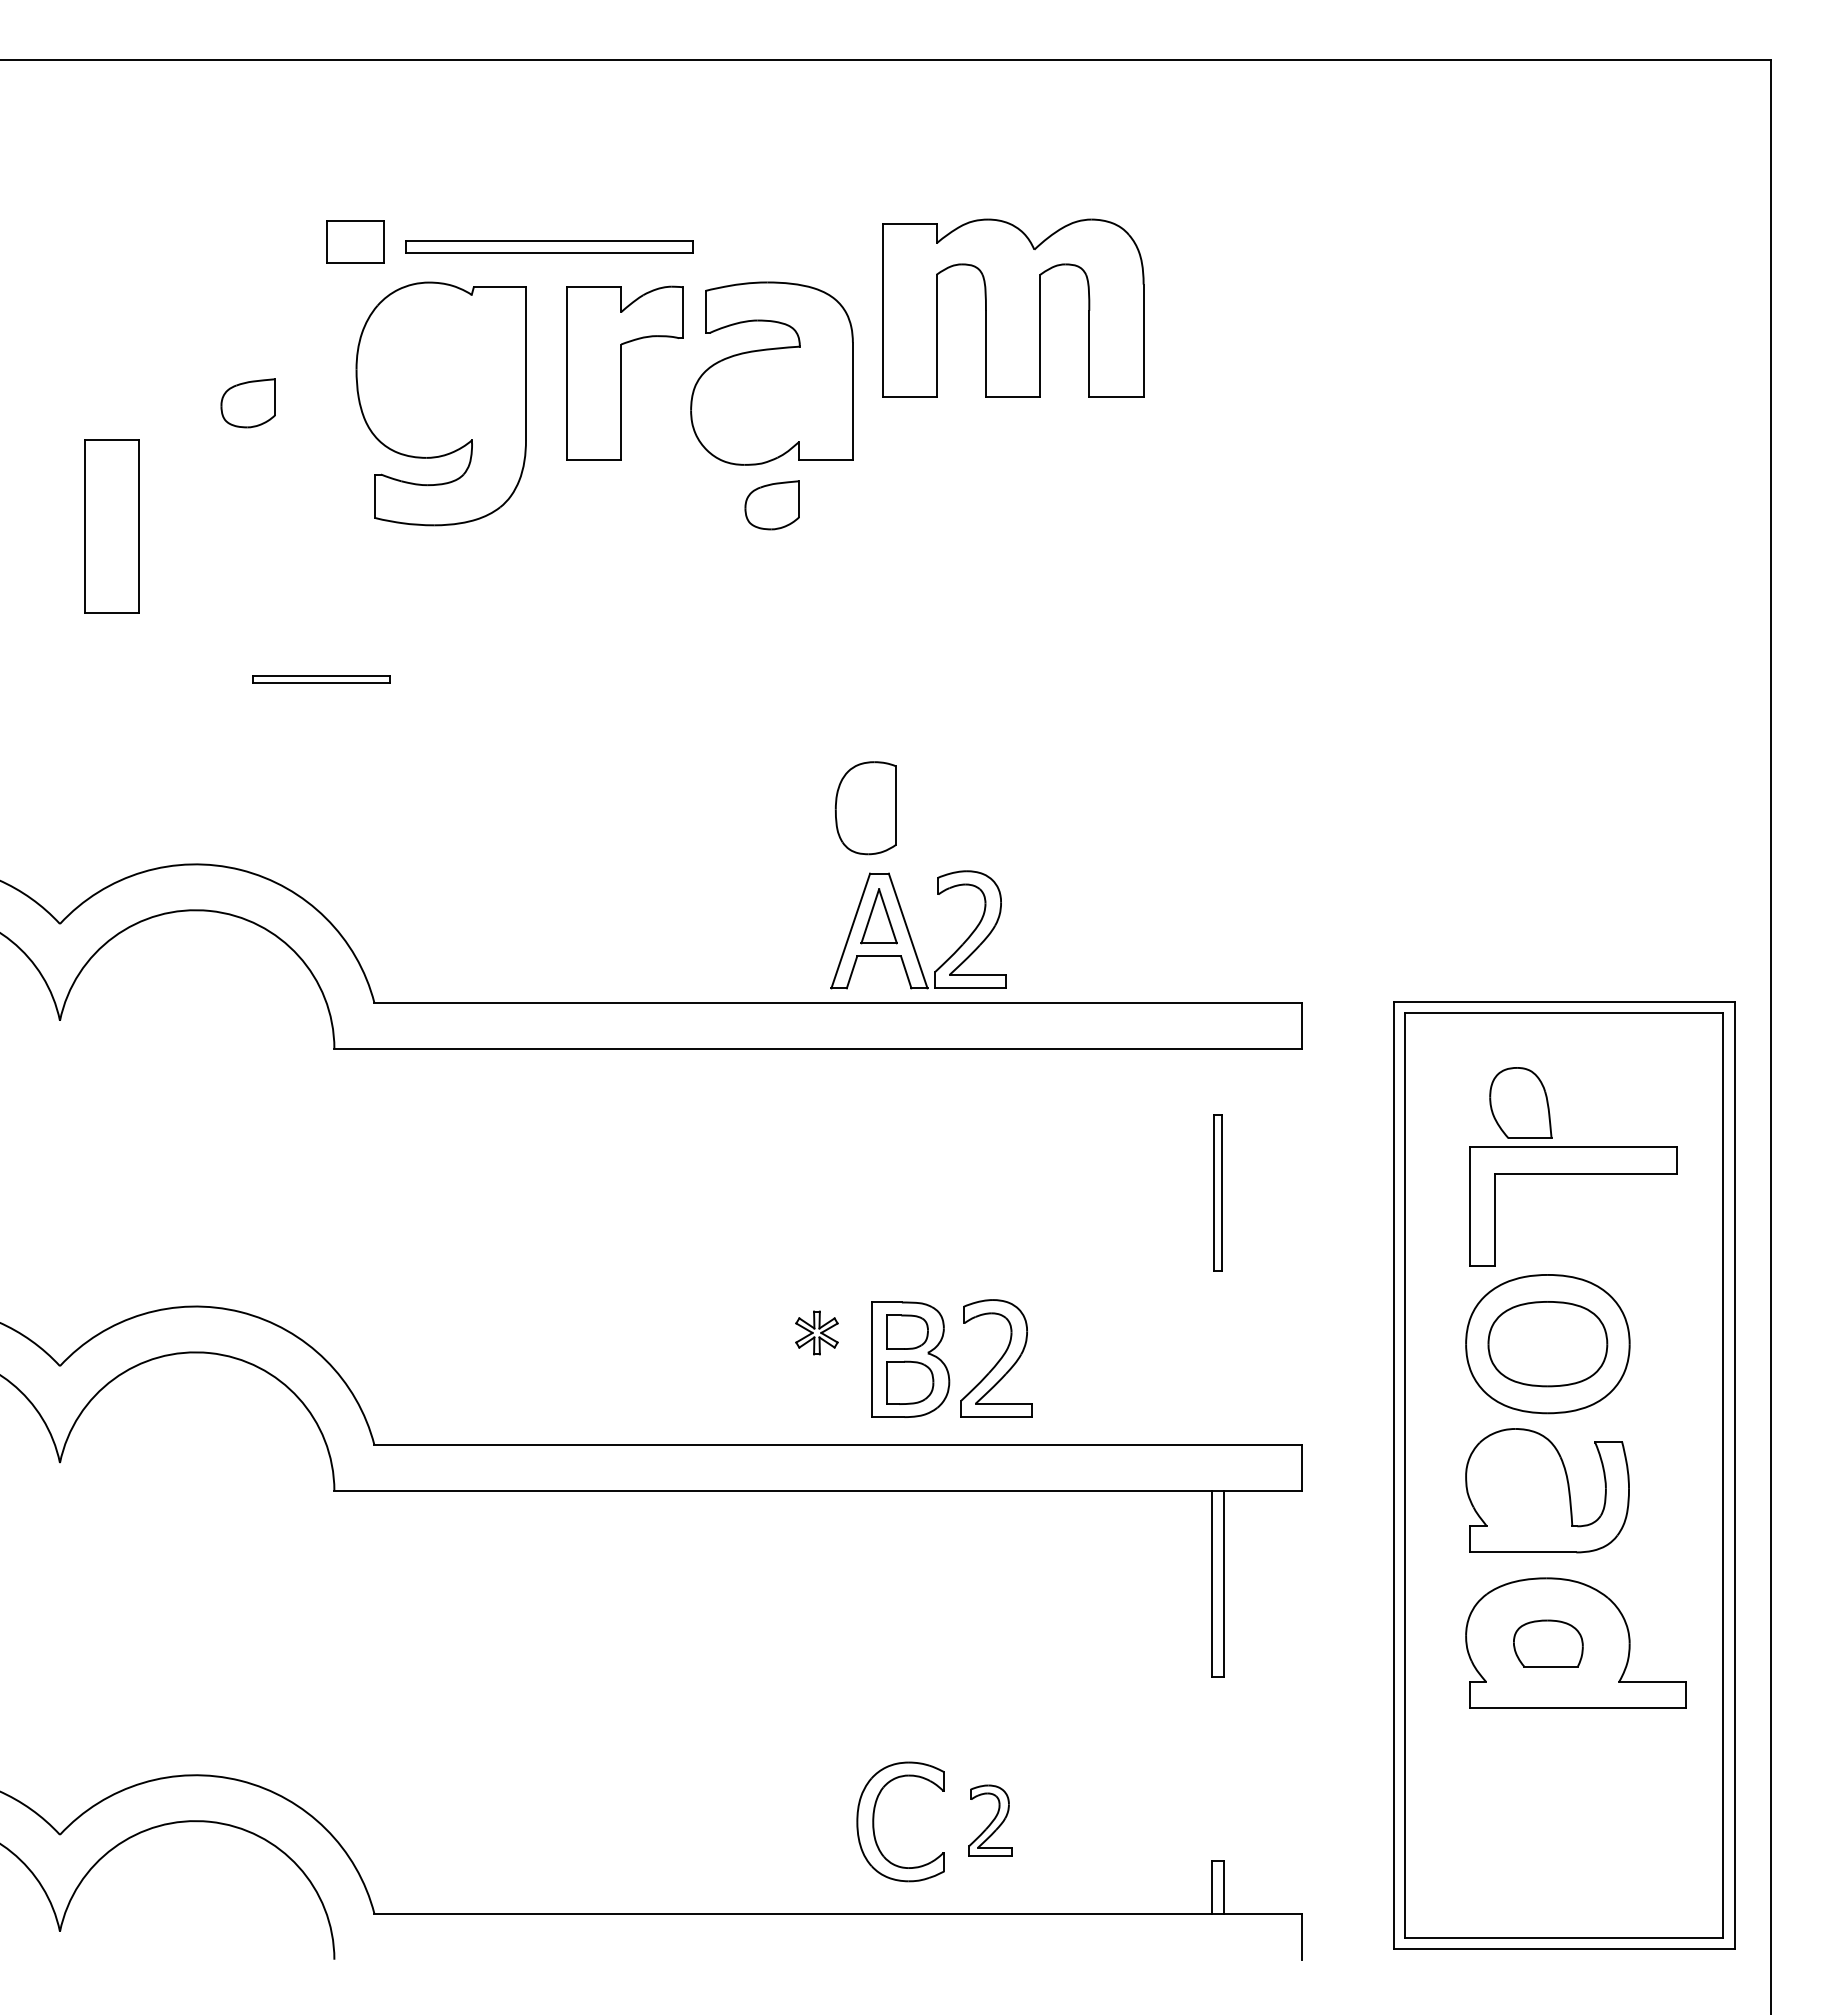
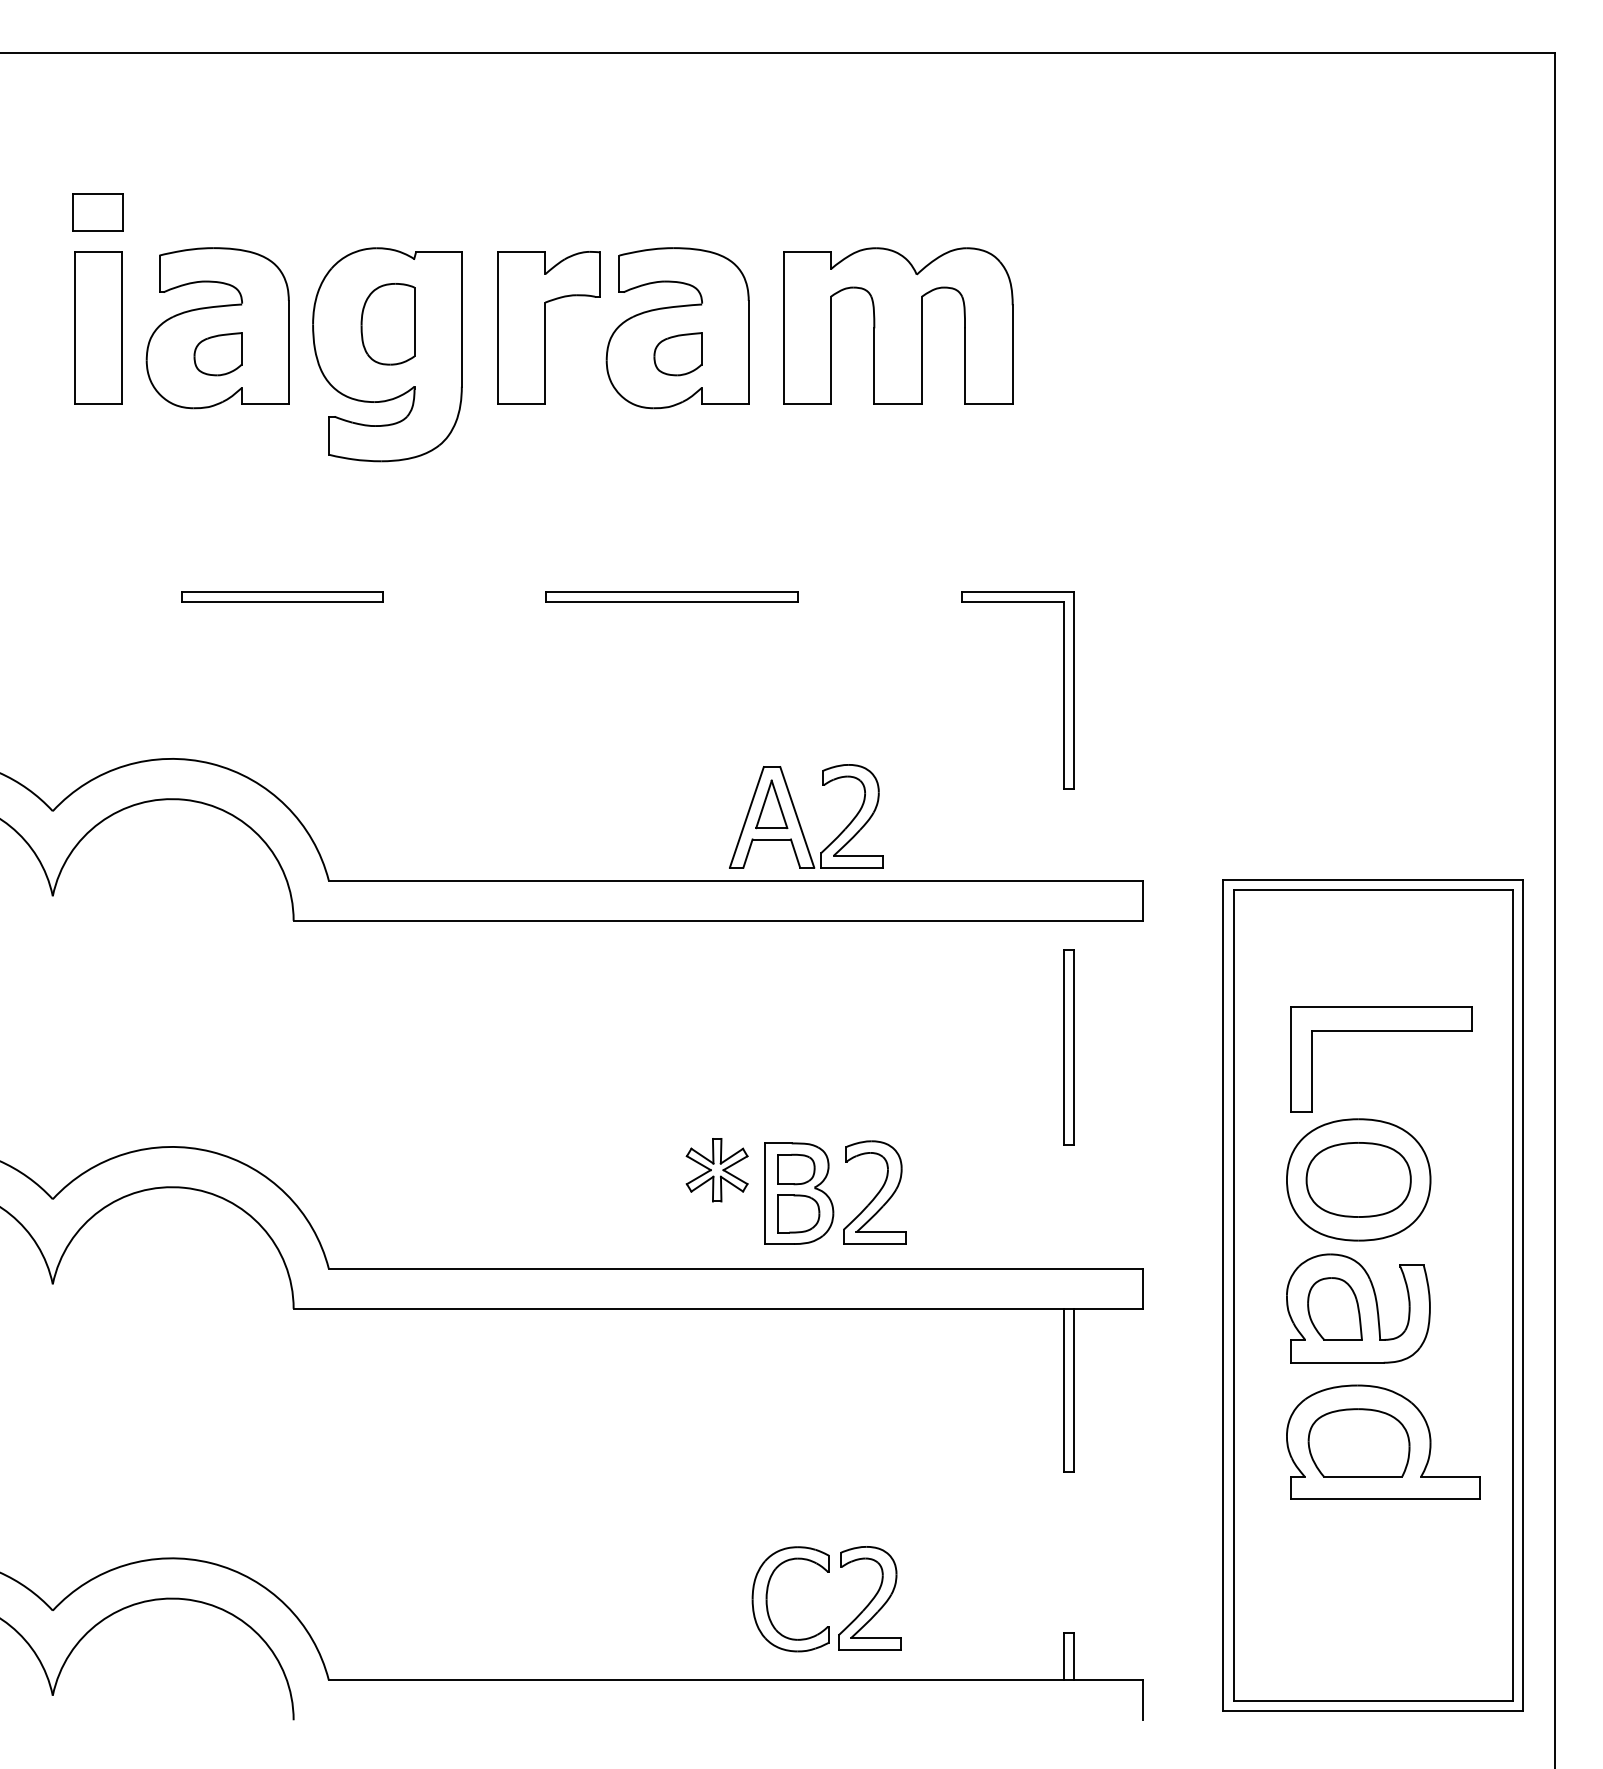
part: (355, 241) -> (98, 212), moved
part: (549, 246) -> (672, 596), moved
part: (1013, 307) -> (898, 325), moved
part: (247, 373) -> (217, 328), added
part: (771, 505) -> (677, 354), moved
part: (111, 526) -> (98, 328), moved
part: (321, 679) -> (282, 596), size x1.67
part: (1211, 786) -> (1063, 690), added
part: (865, 808) -> (387, 324), moved
part: (1520, 1102) -> (1334, 1308), moved
part: (1217, 1192) -> (1068, 1046), size x1.43
part: (816, 1332) -> (716, 1169), size x1.67
part: (1548, 1643) -> (1359, 1442), size x1.67
part: (990, 1820) -> (869, 1598), size x1.67

